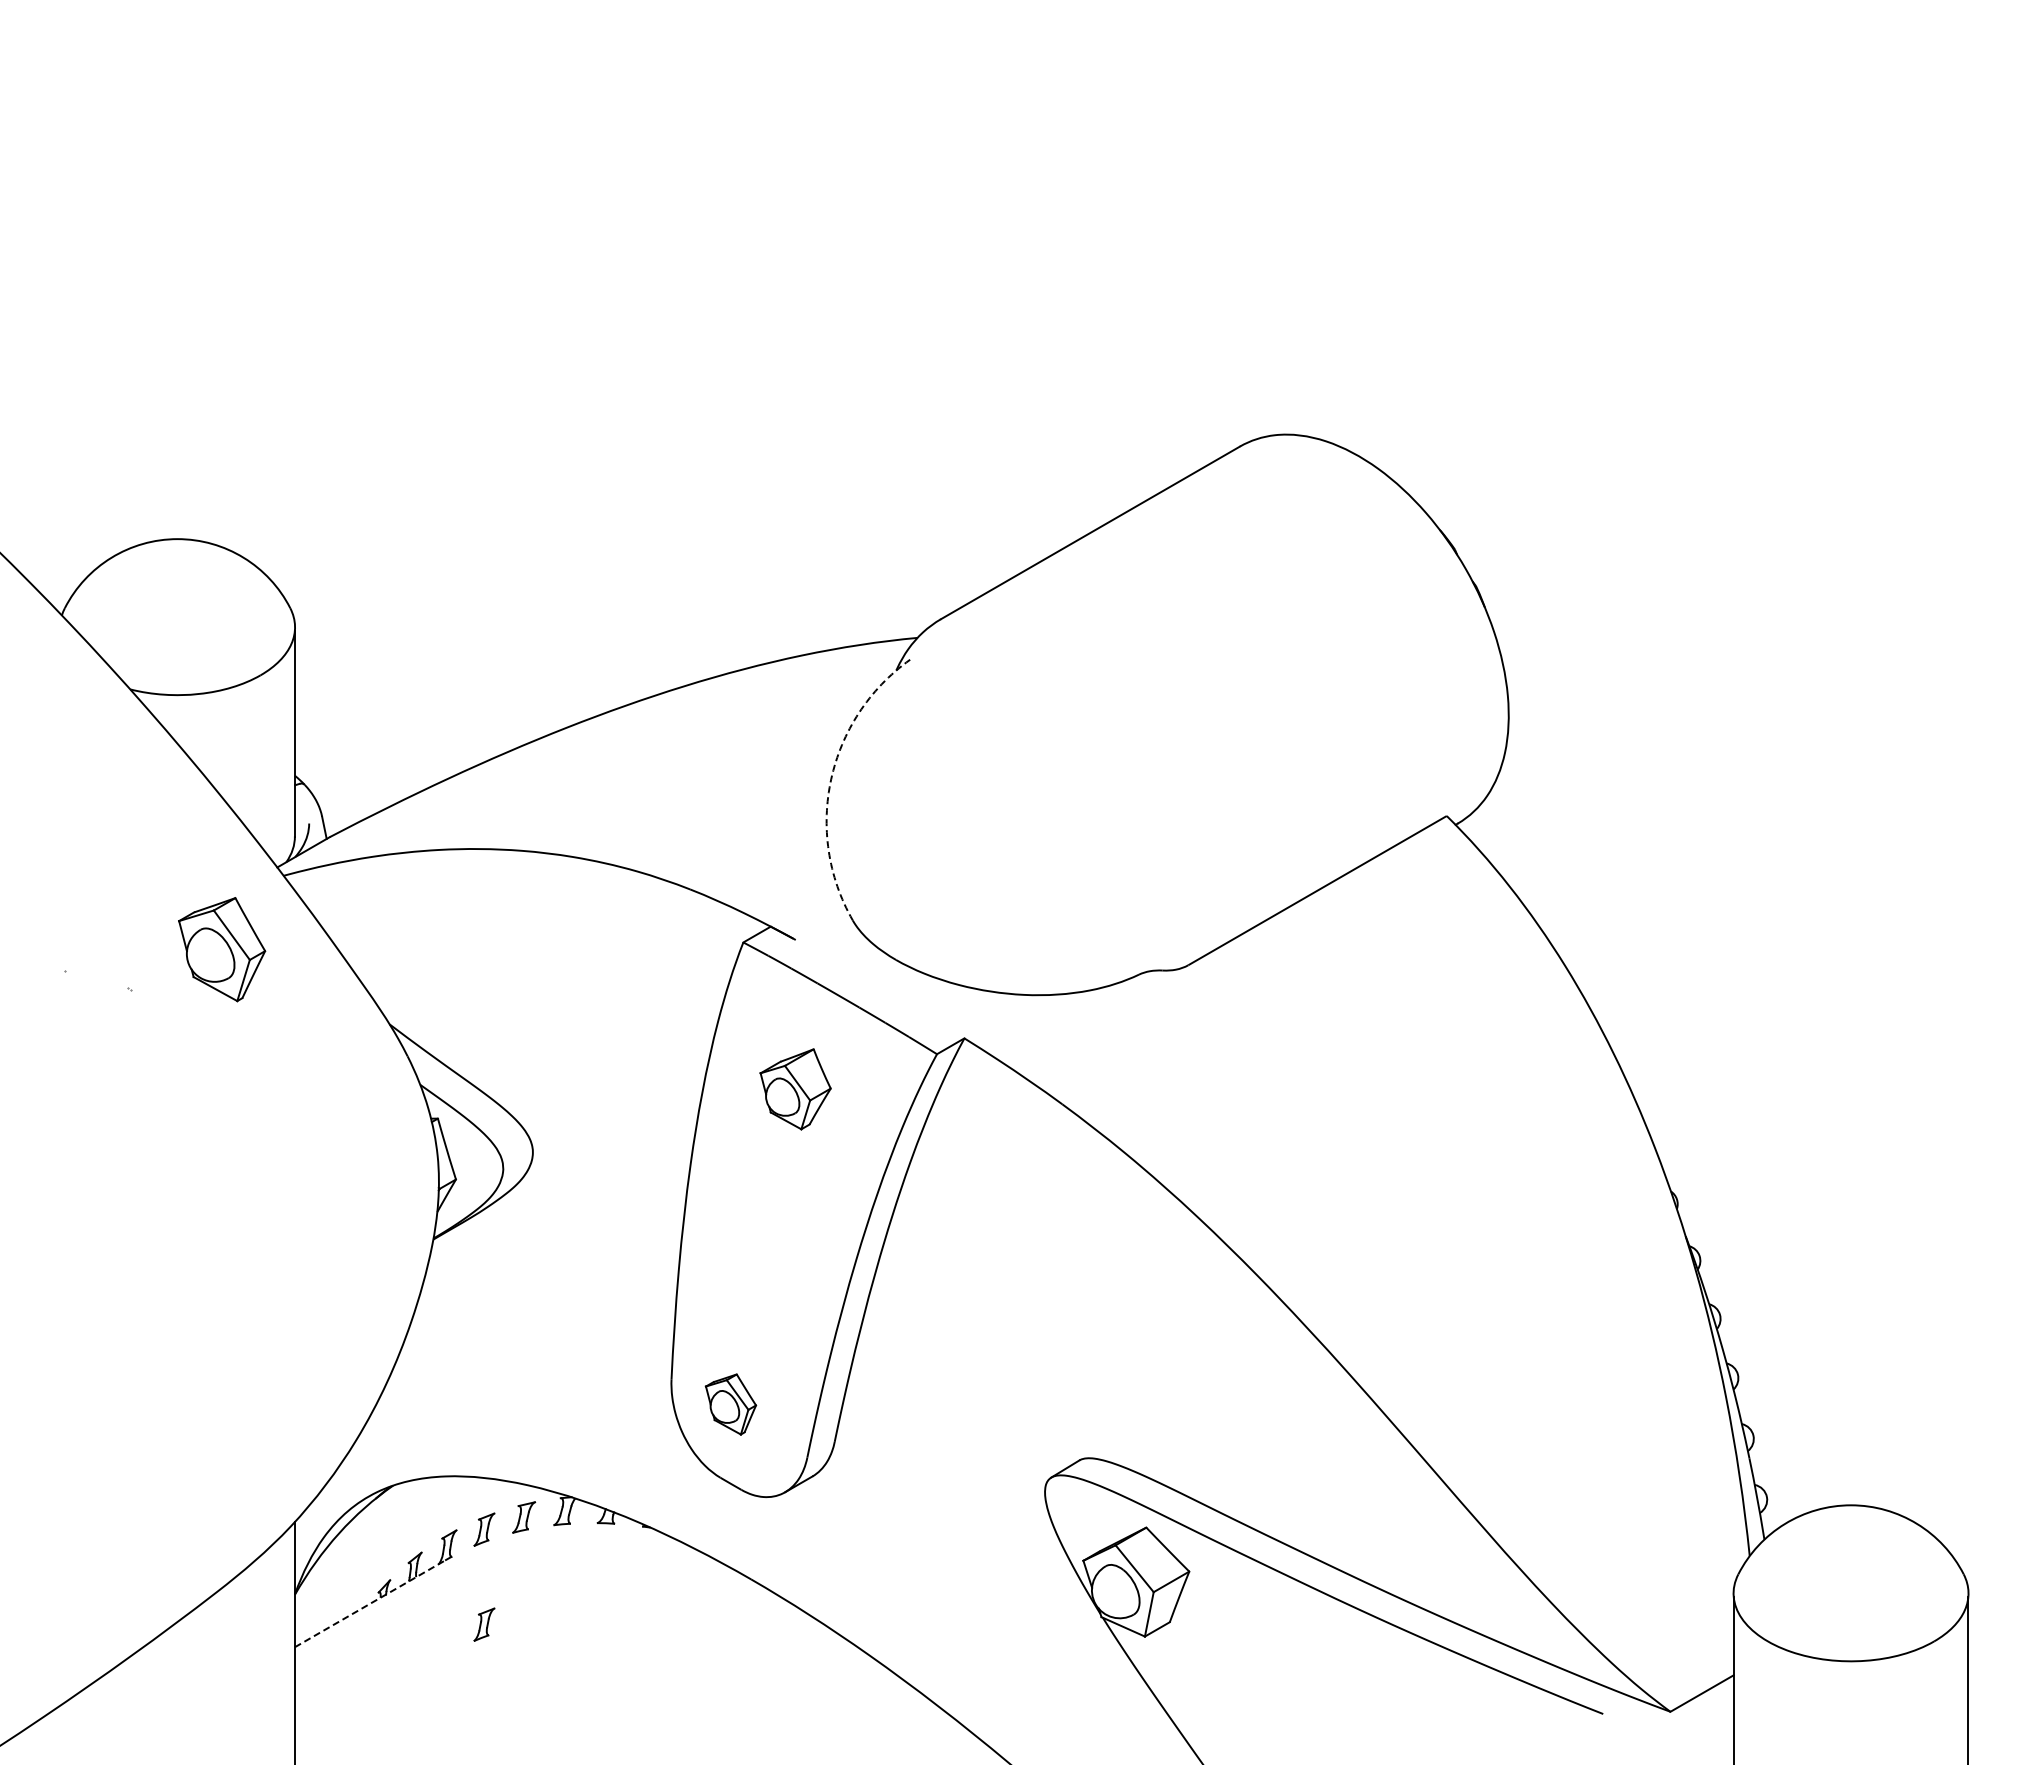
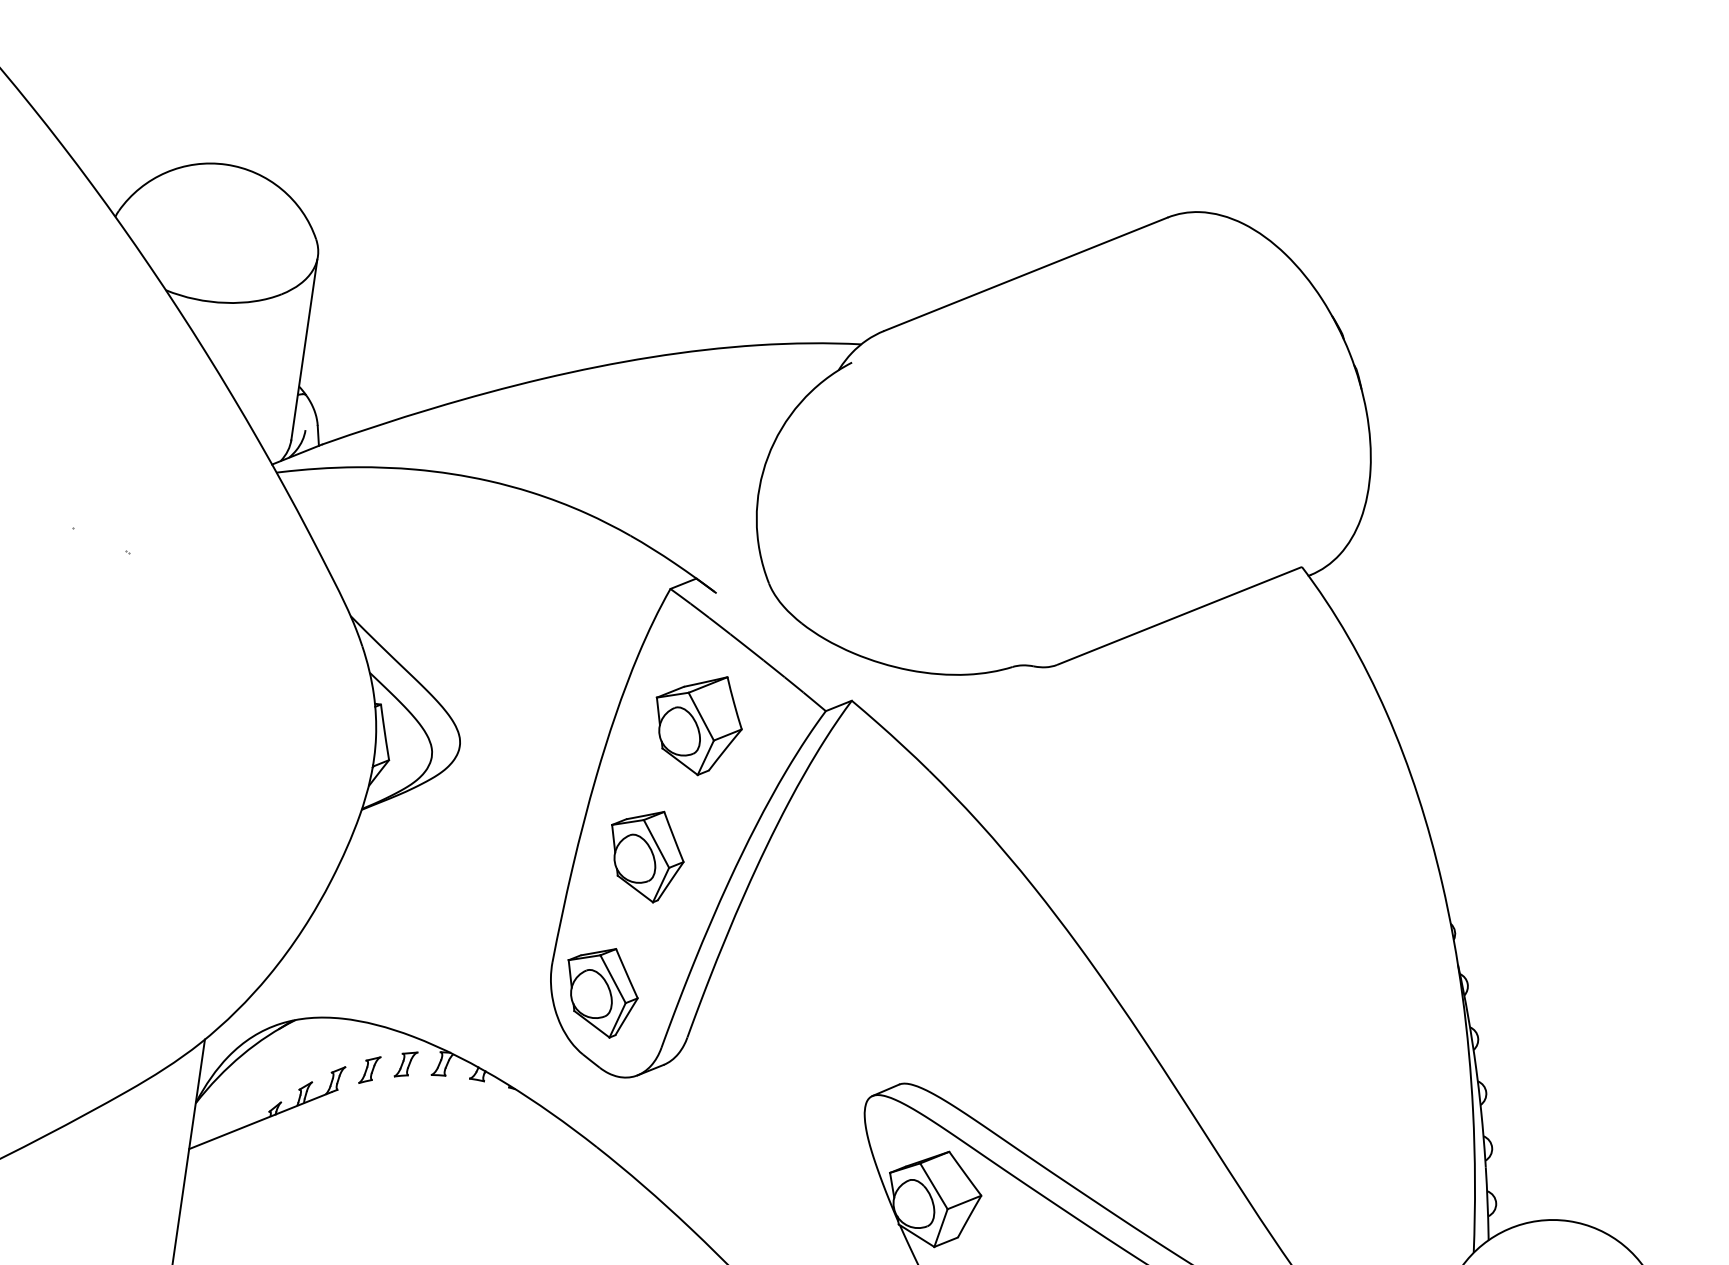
arc: (831, 779) -> (768, 457), dashed -> solid
part: (222, 949) -> (646, 855), moved
part: (795, 1089) -> (697, 724), size x1.43
part: (730, 1404) -> (600, 991), size x1.67
line: (370, 1603) -> (260, 1120), dashed -> solid
part: (484, 1624) -> (357, 1153), removed

